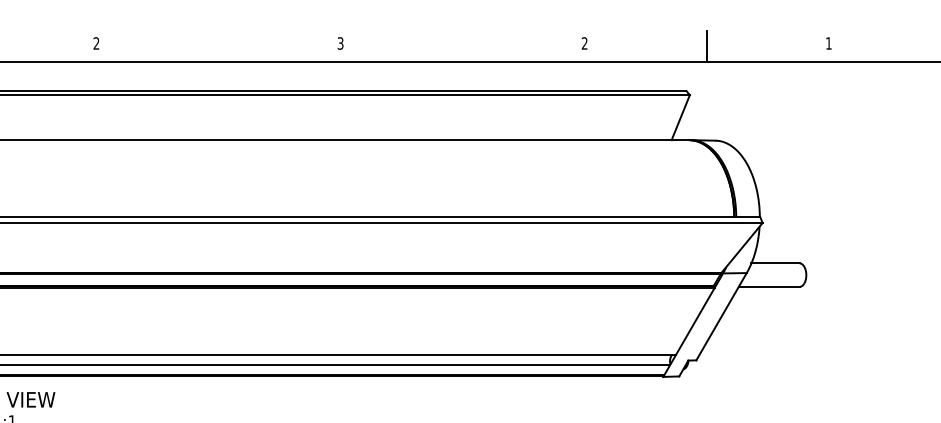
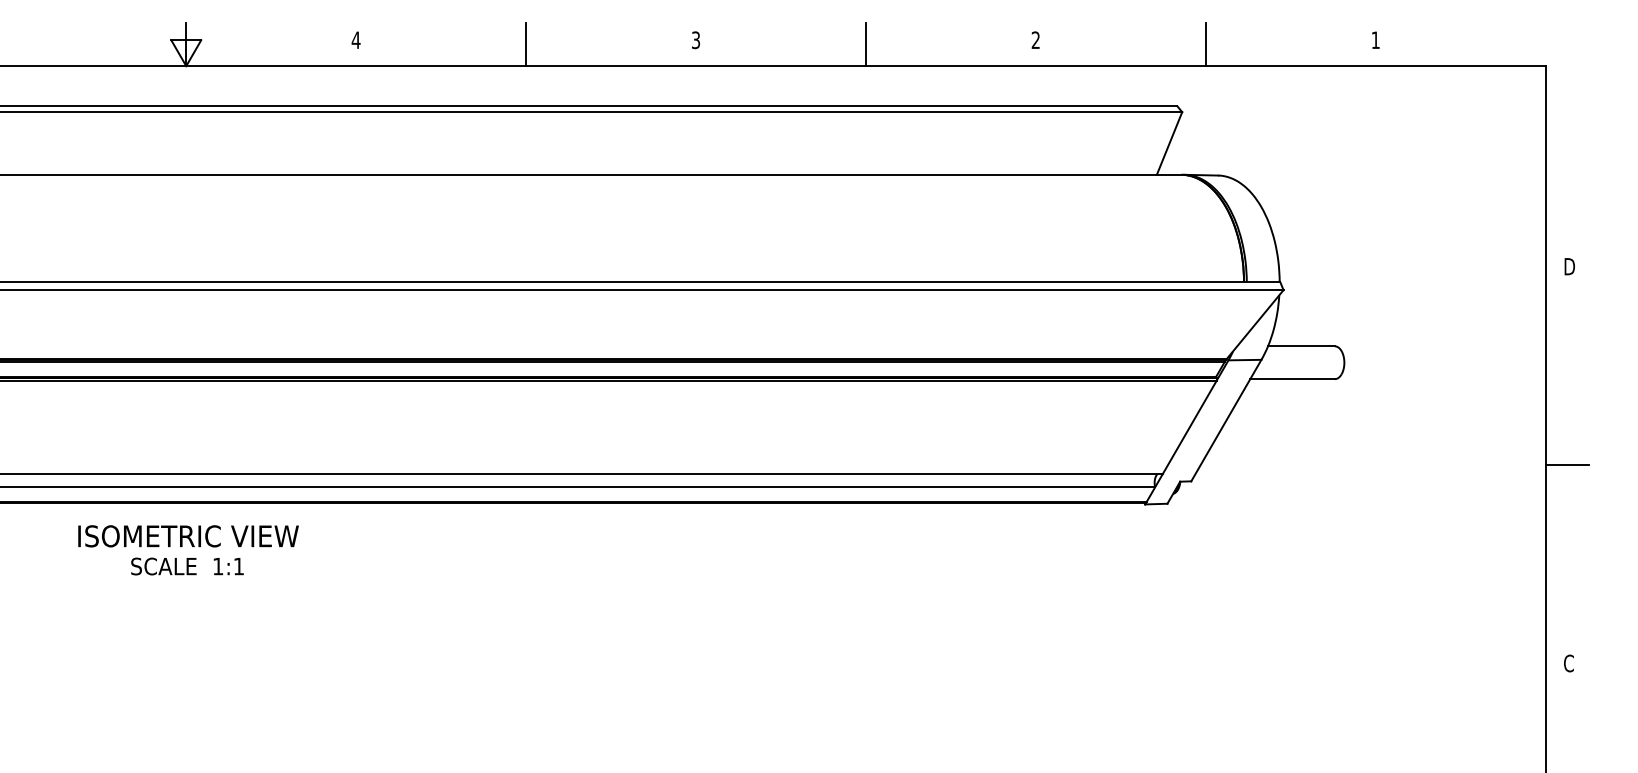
text: (96, 42) -> (355, 39), 2 -> 4
line: (218, 46) -> (526, 44), added
line: (463, 46) -> (866, 44), added

